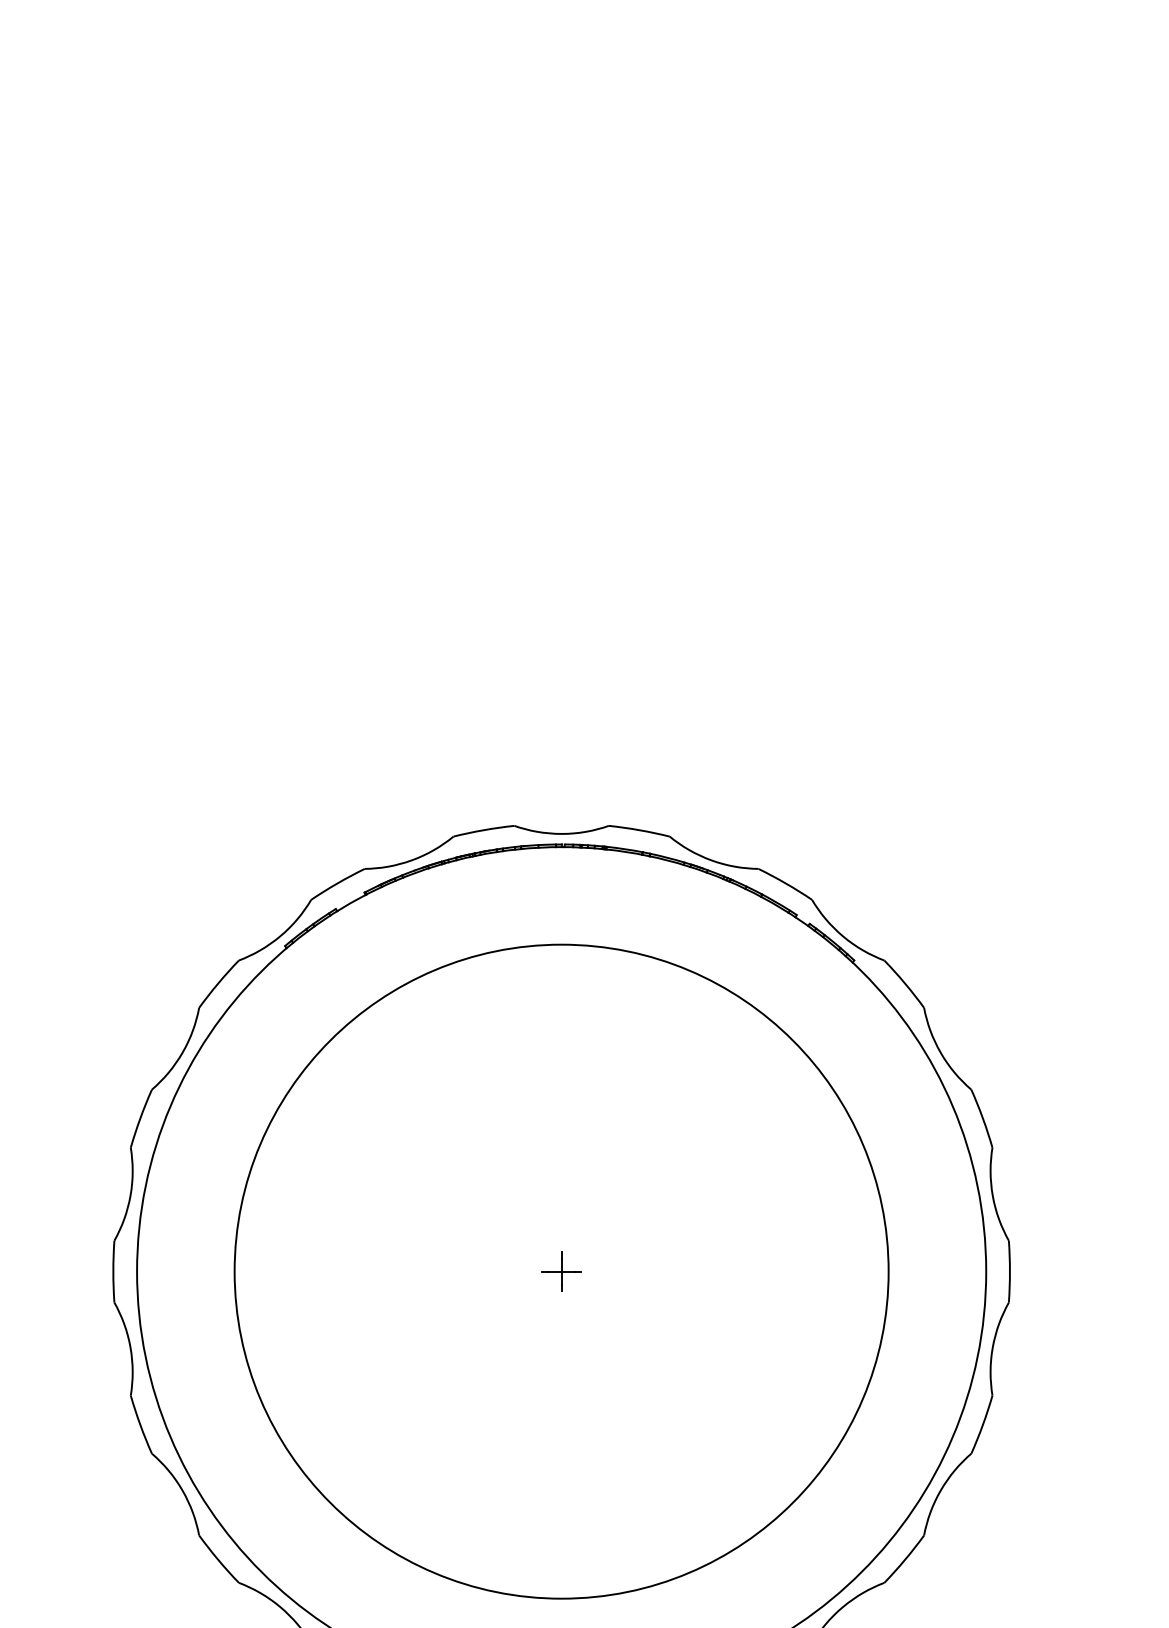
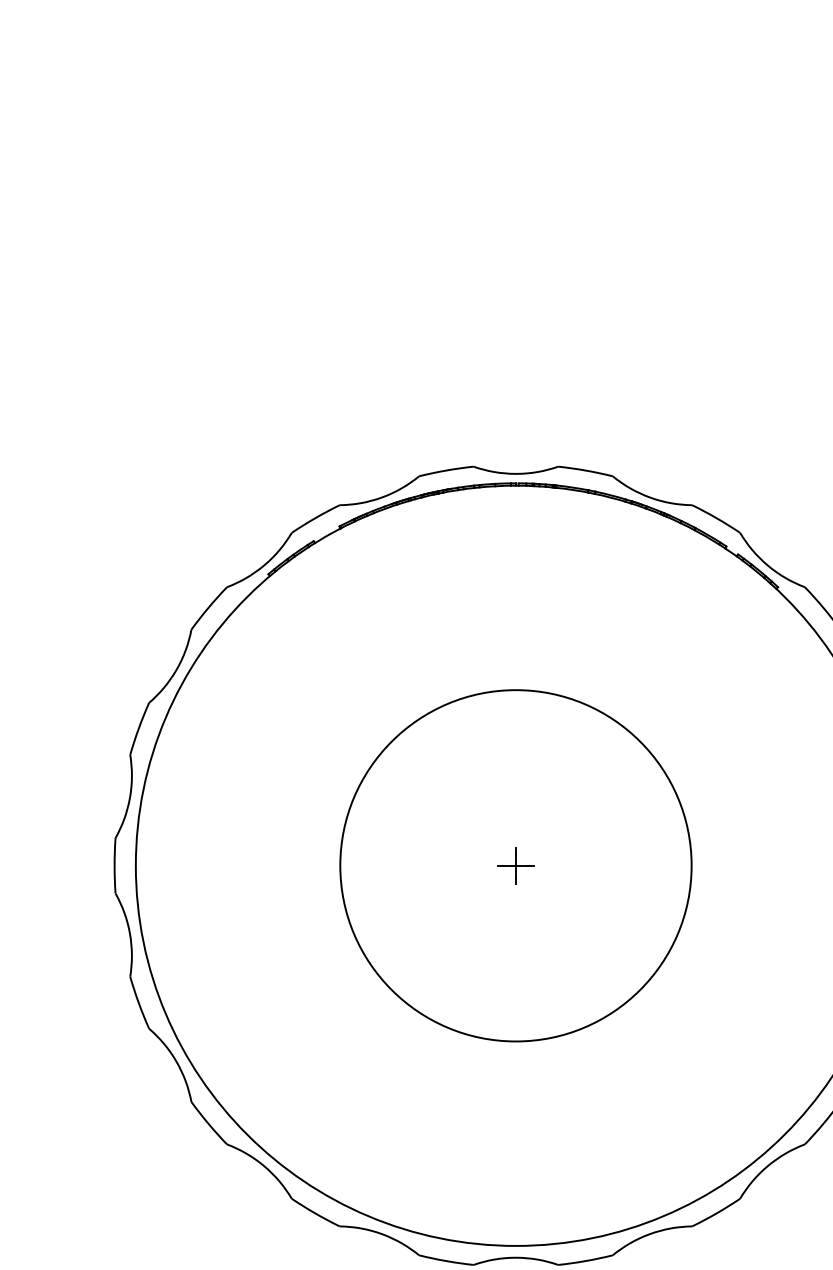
circle: (561, 1271) -> (515, 865), size x0.6

